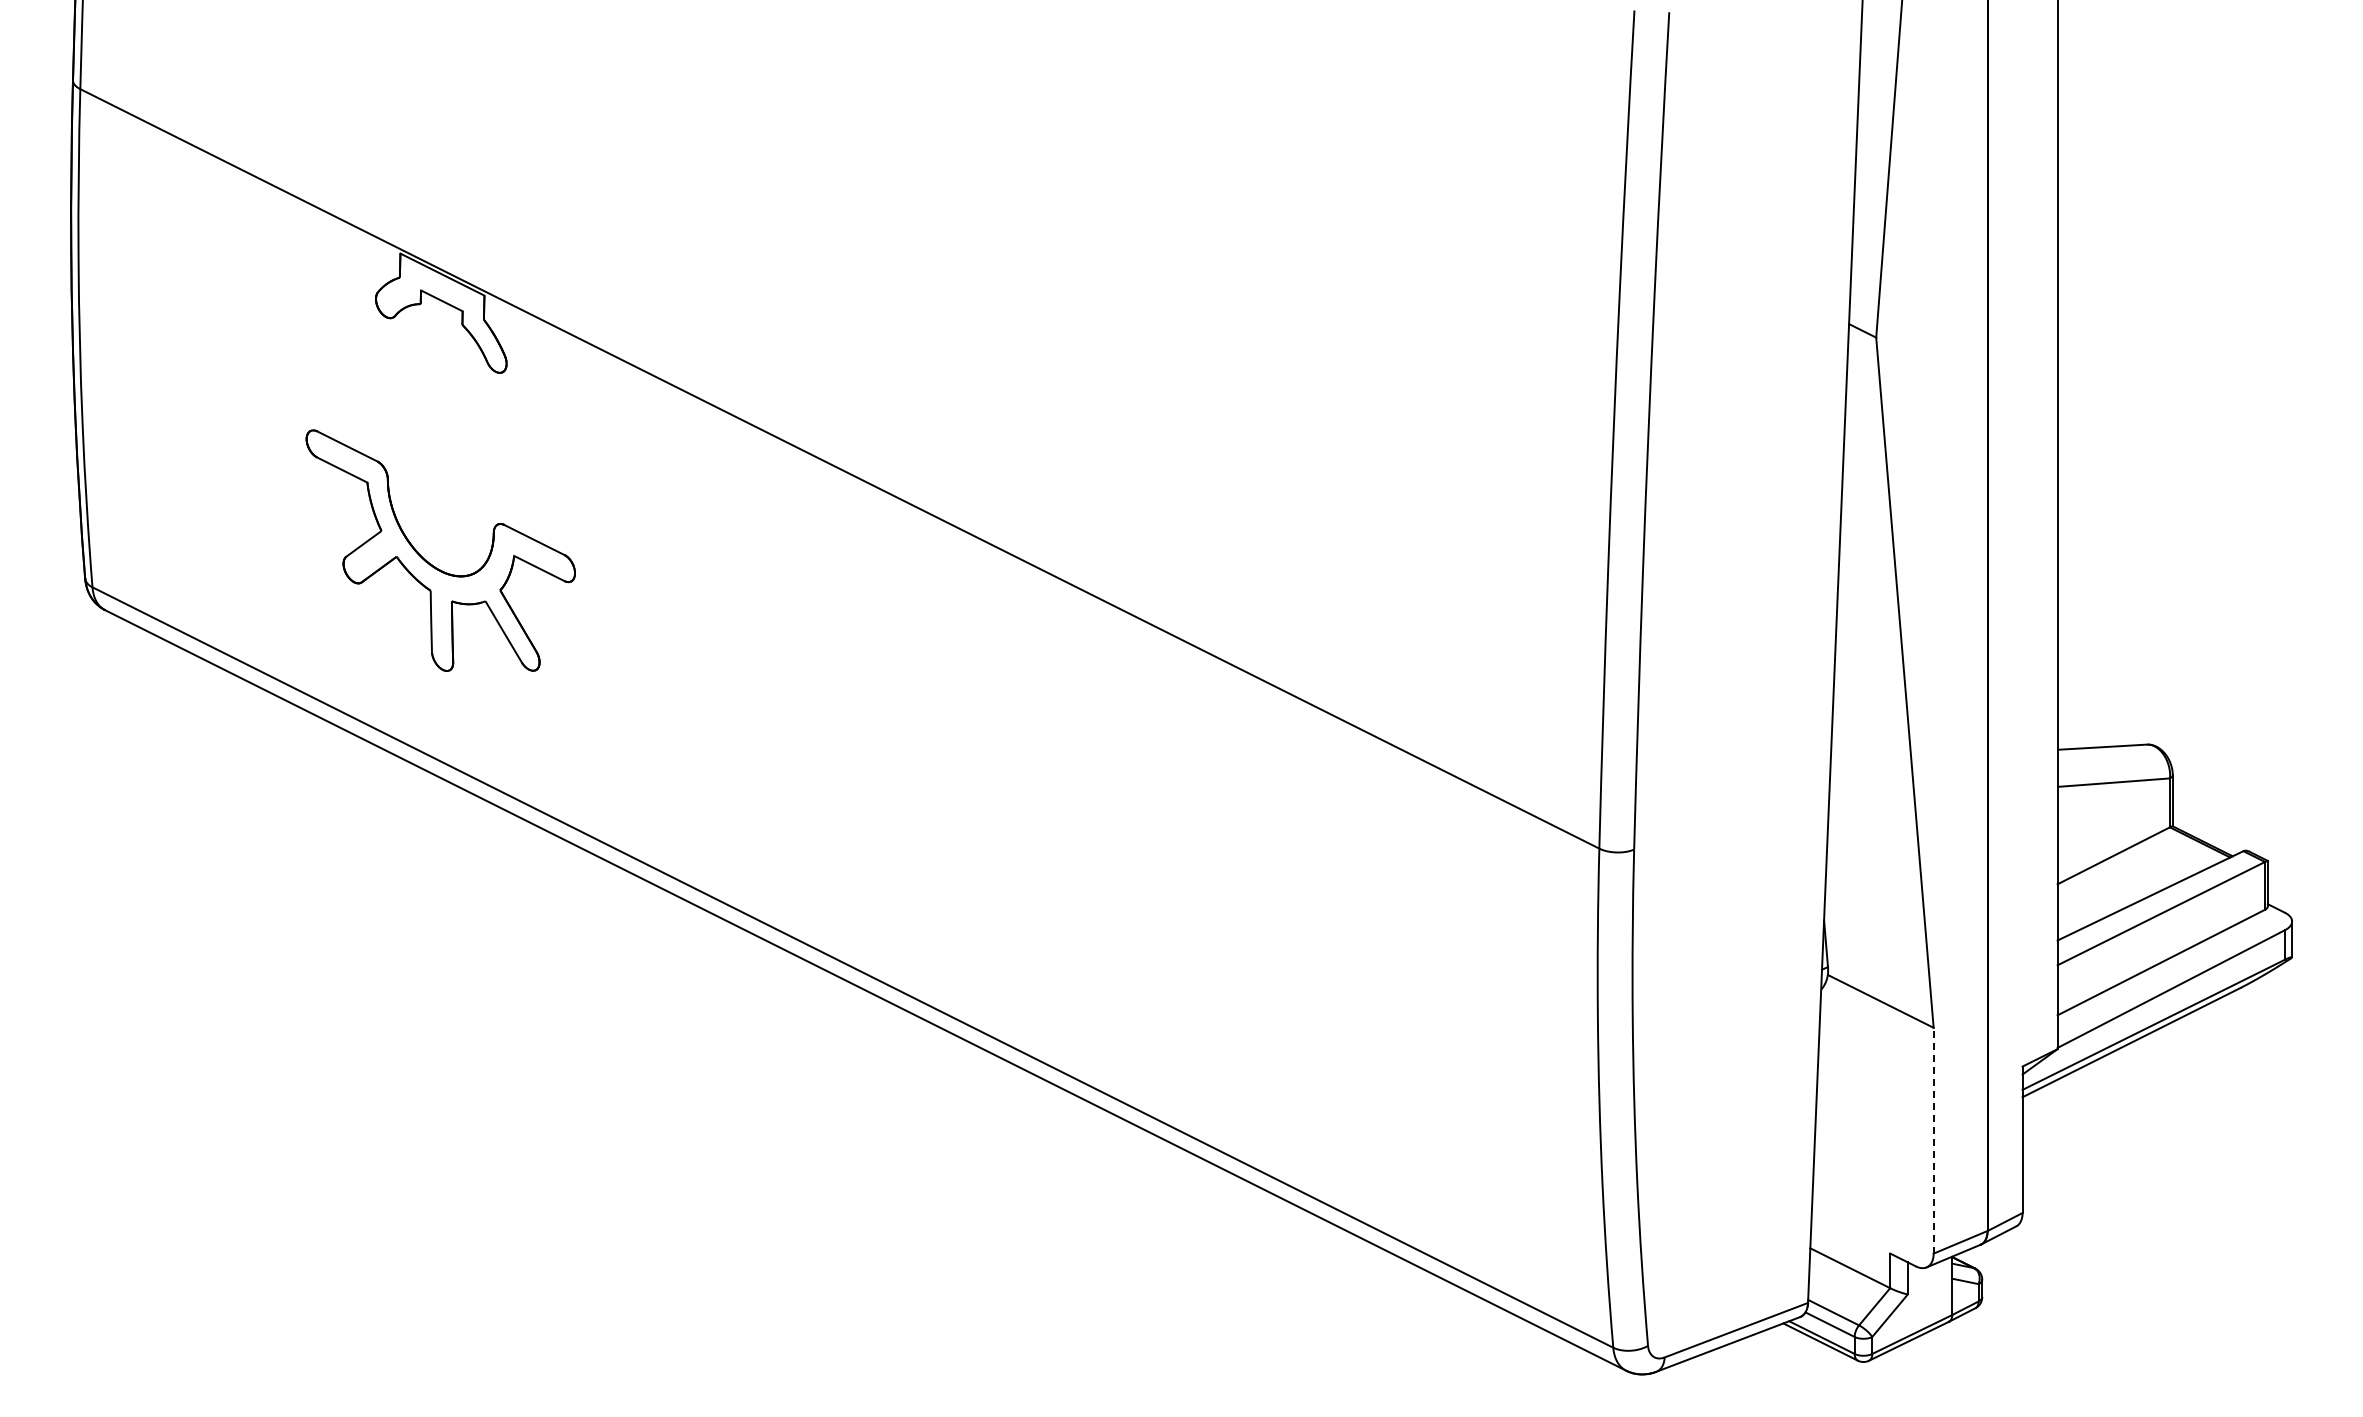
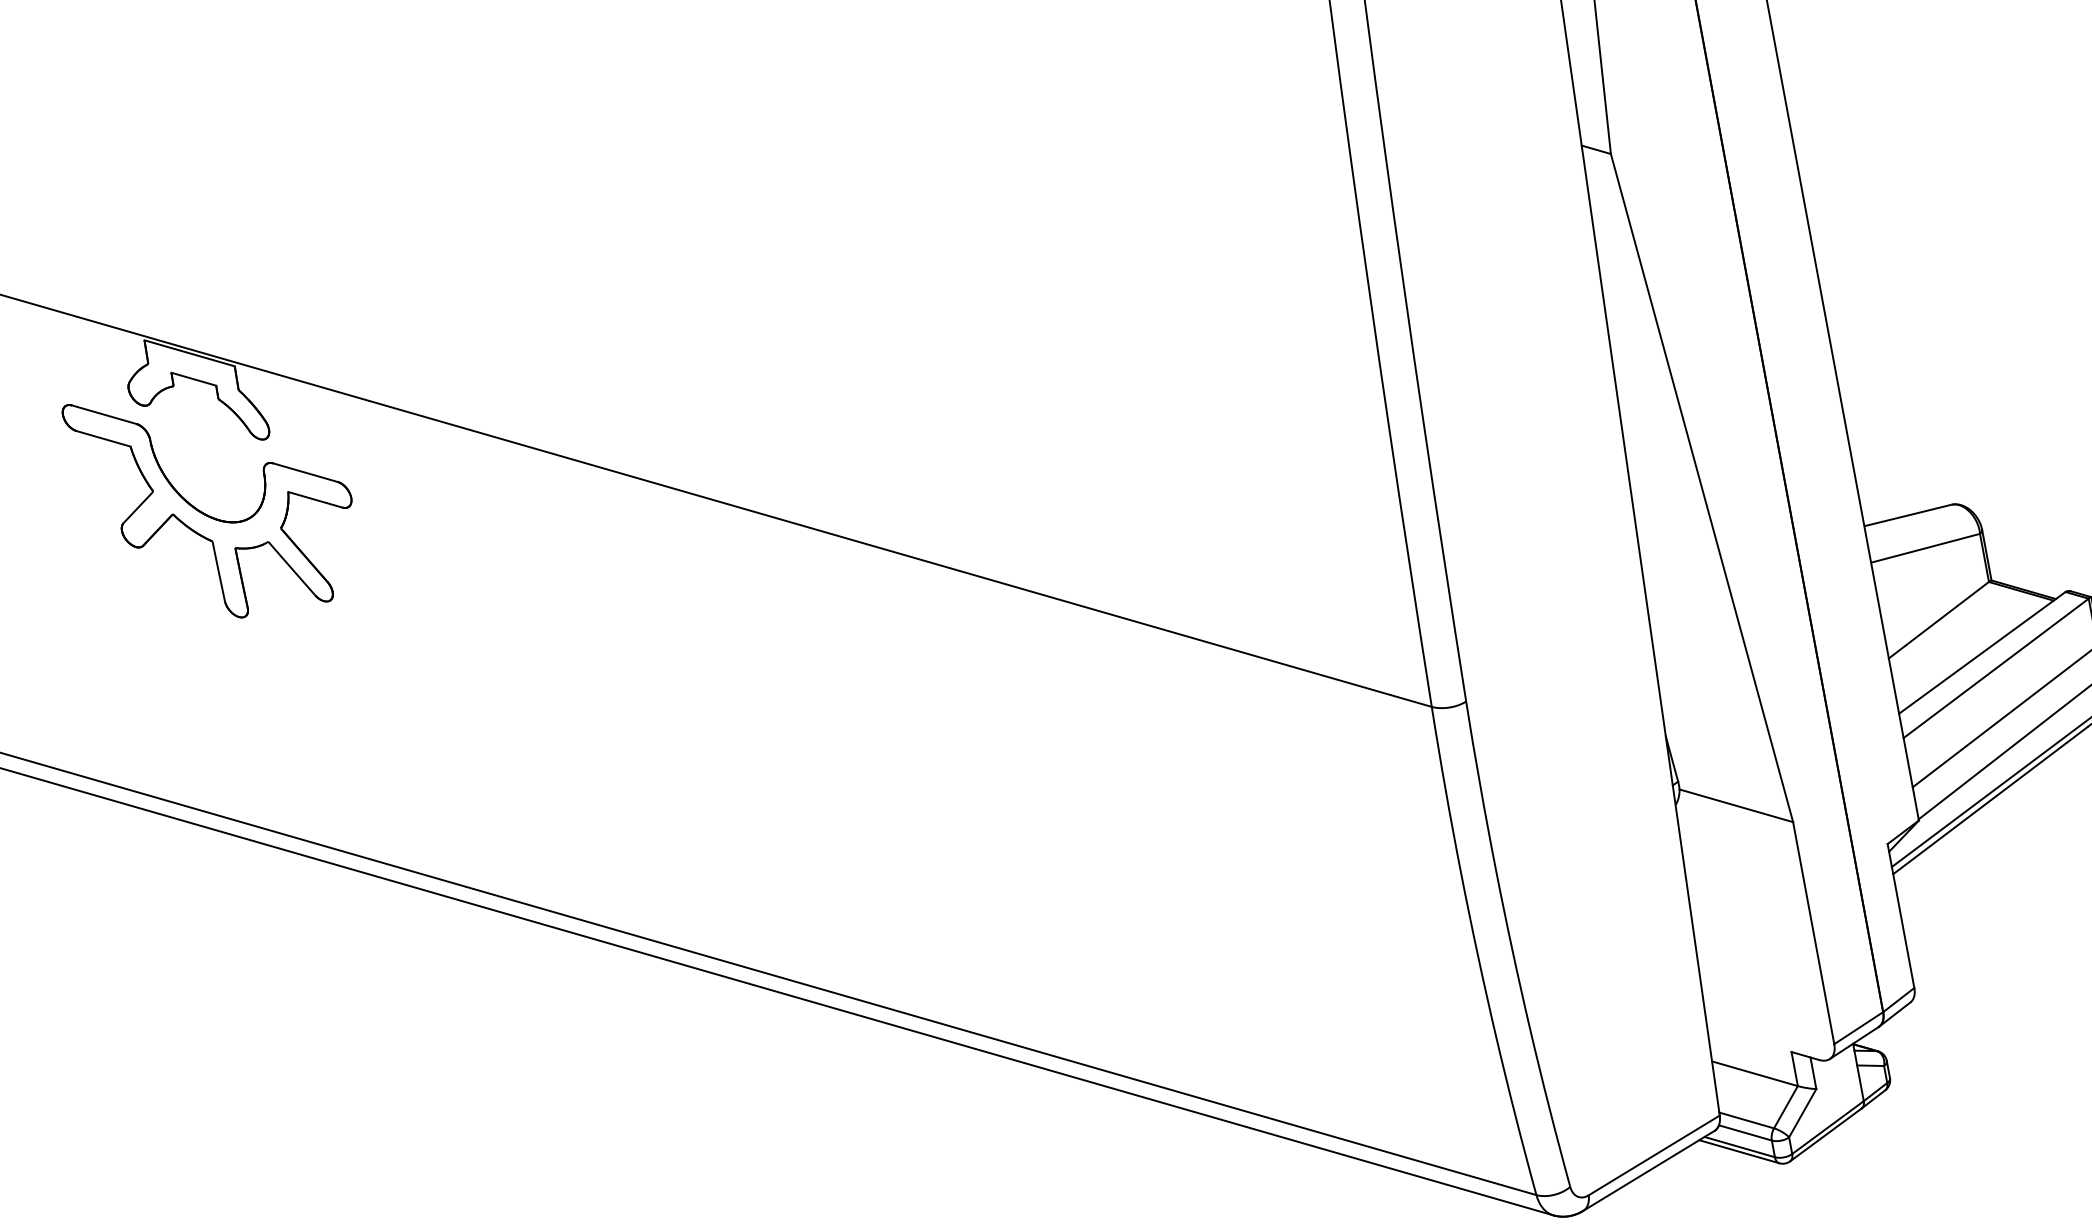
part: (432, 564) -> (209, 515), moved
line: (1933, 1140) -> (1813, 932), dashed -> solid

